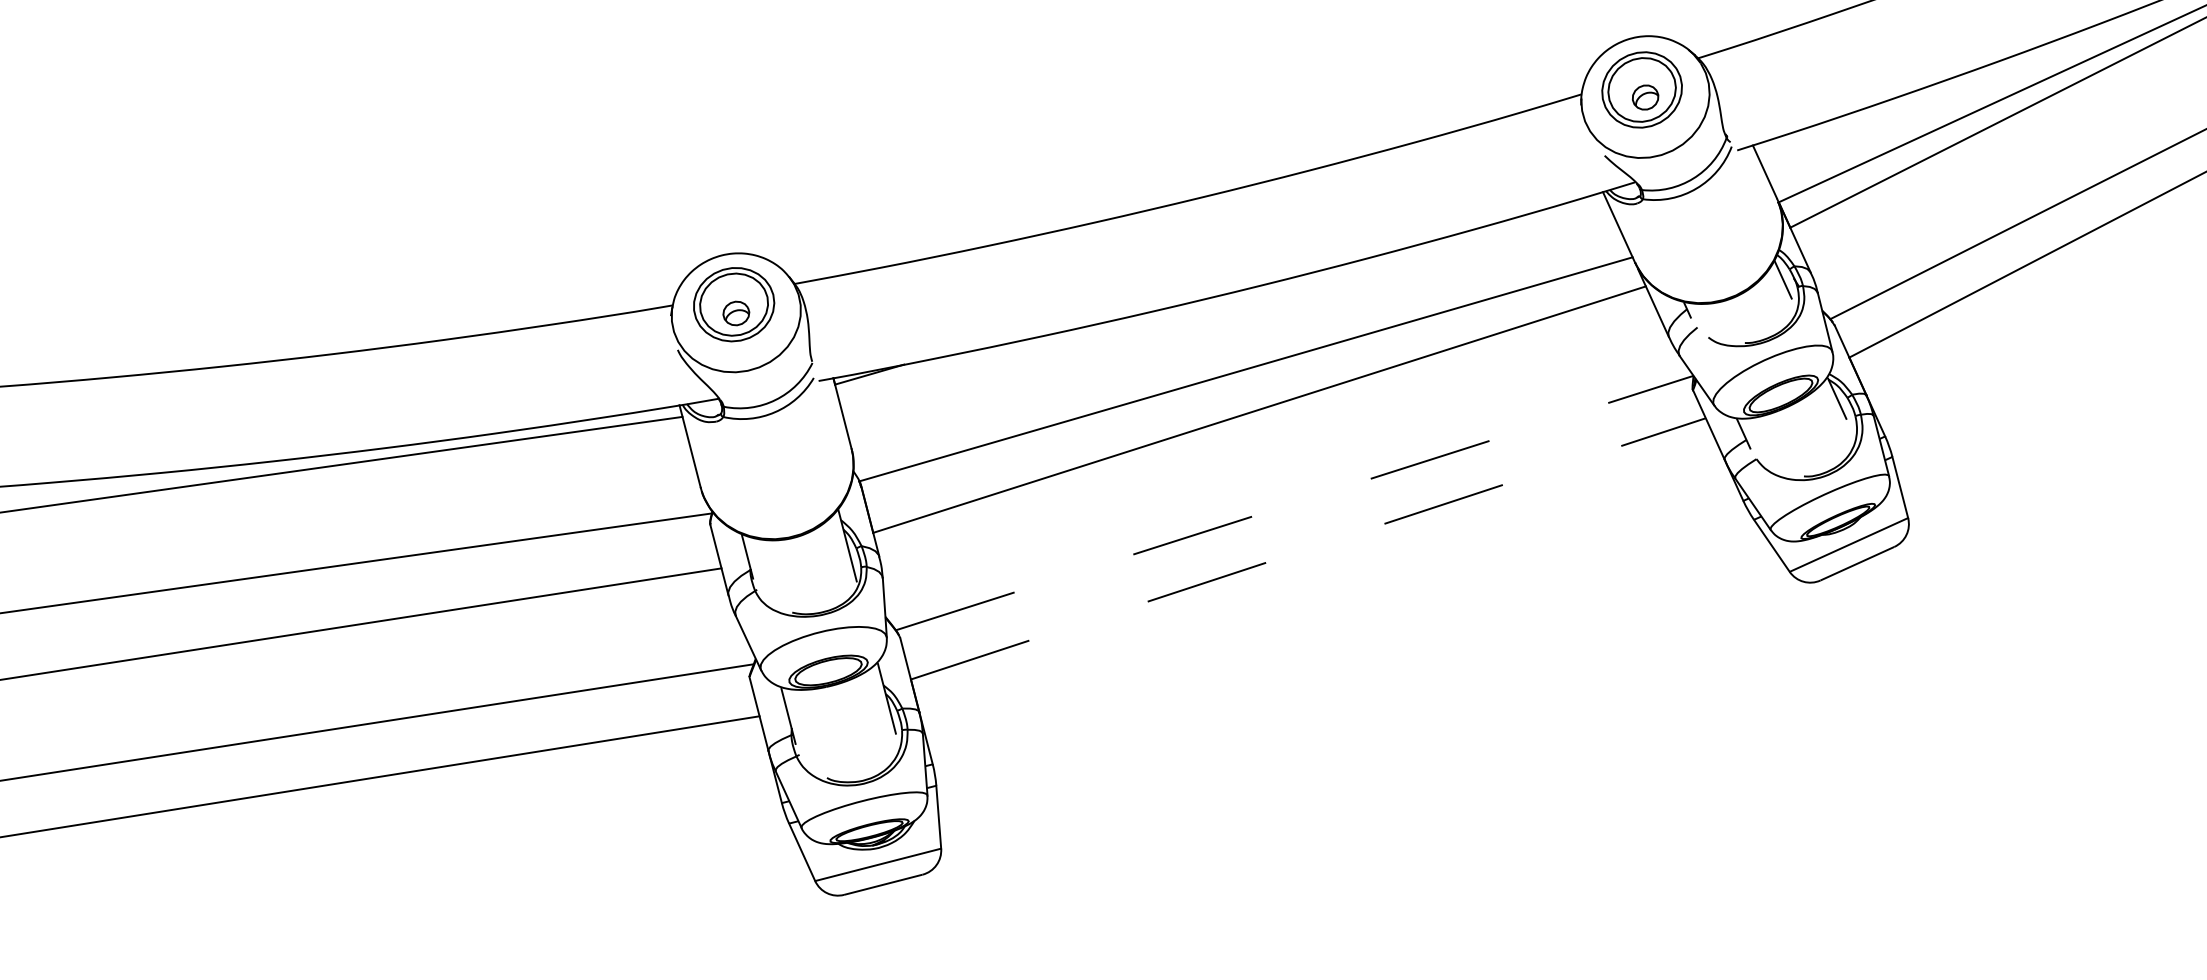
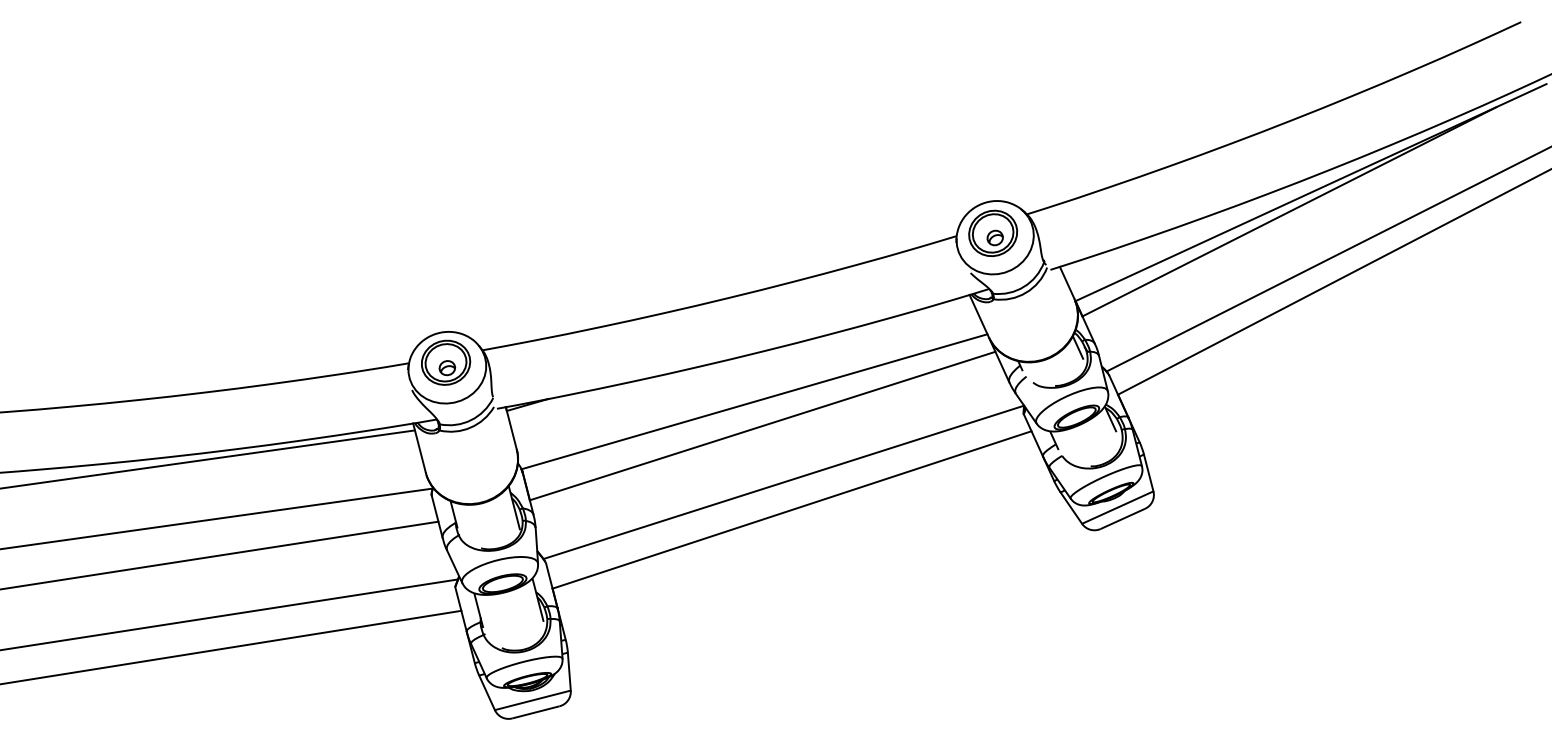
line: (1295, 503) -> (784, 482), dashed -> solid
line: (1309, 548) -> (792, 509), dashed -> solid

